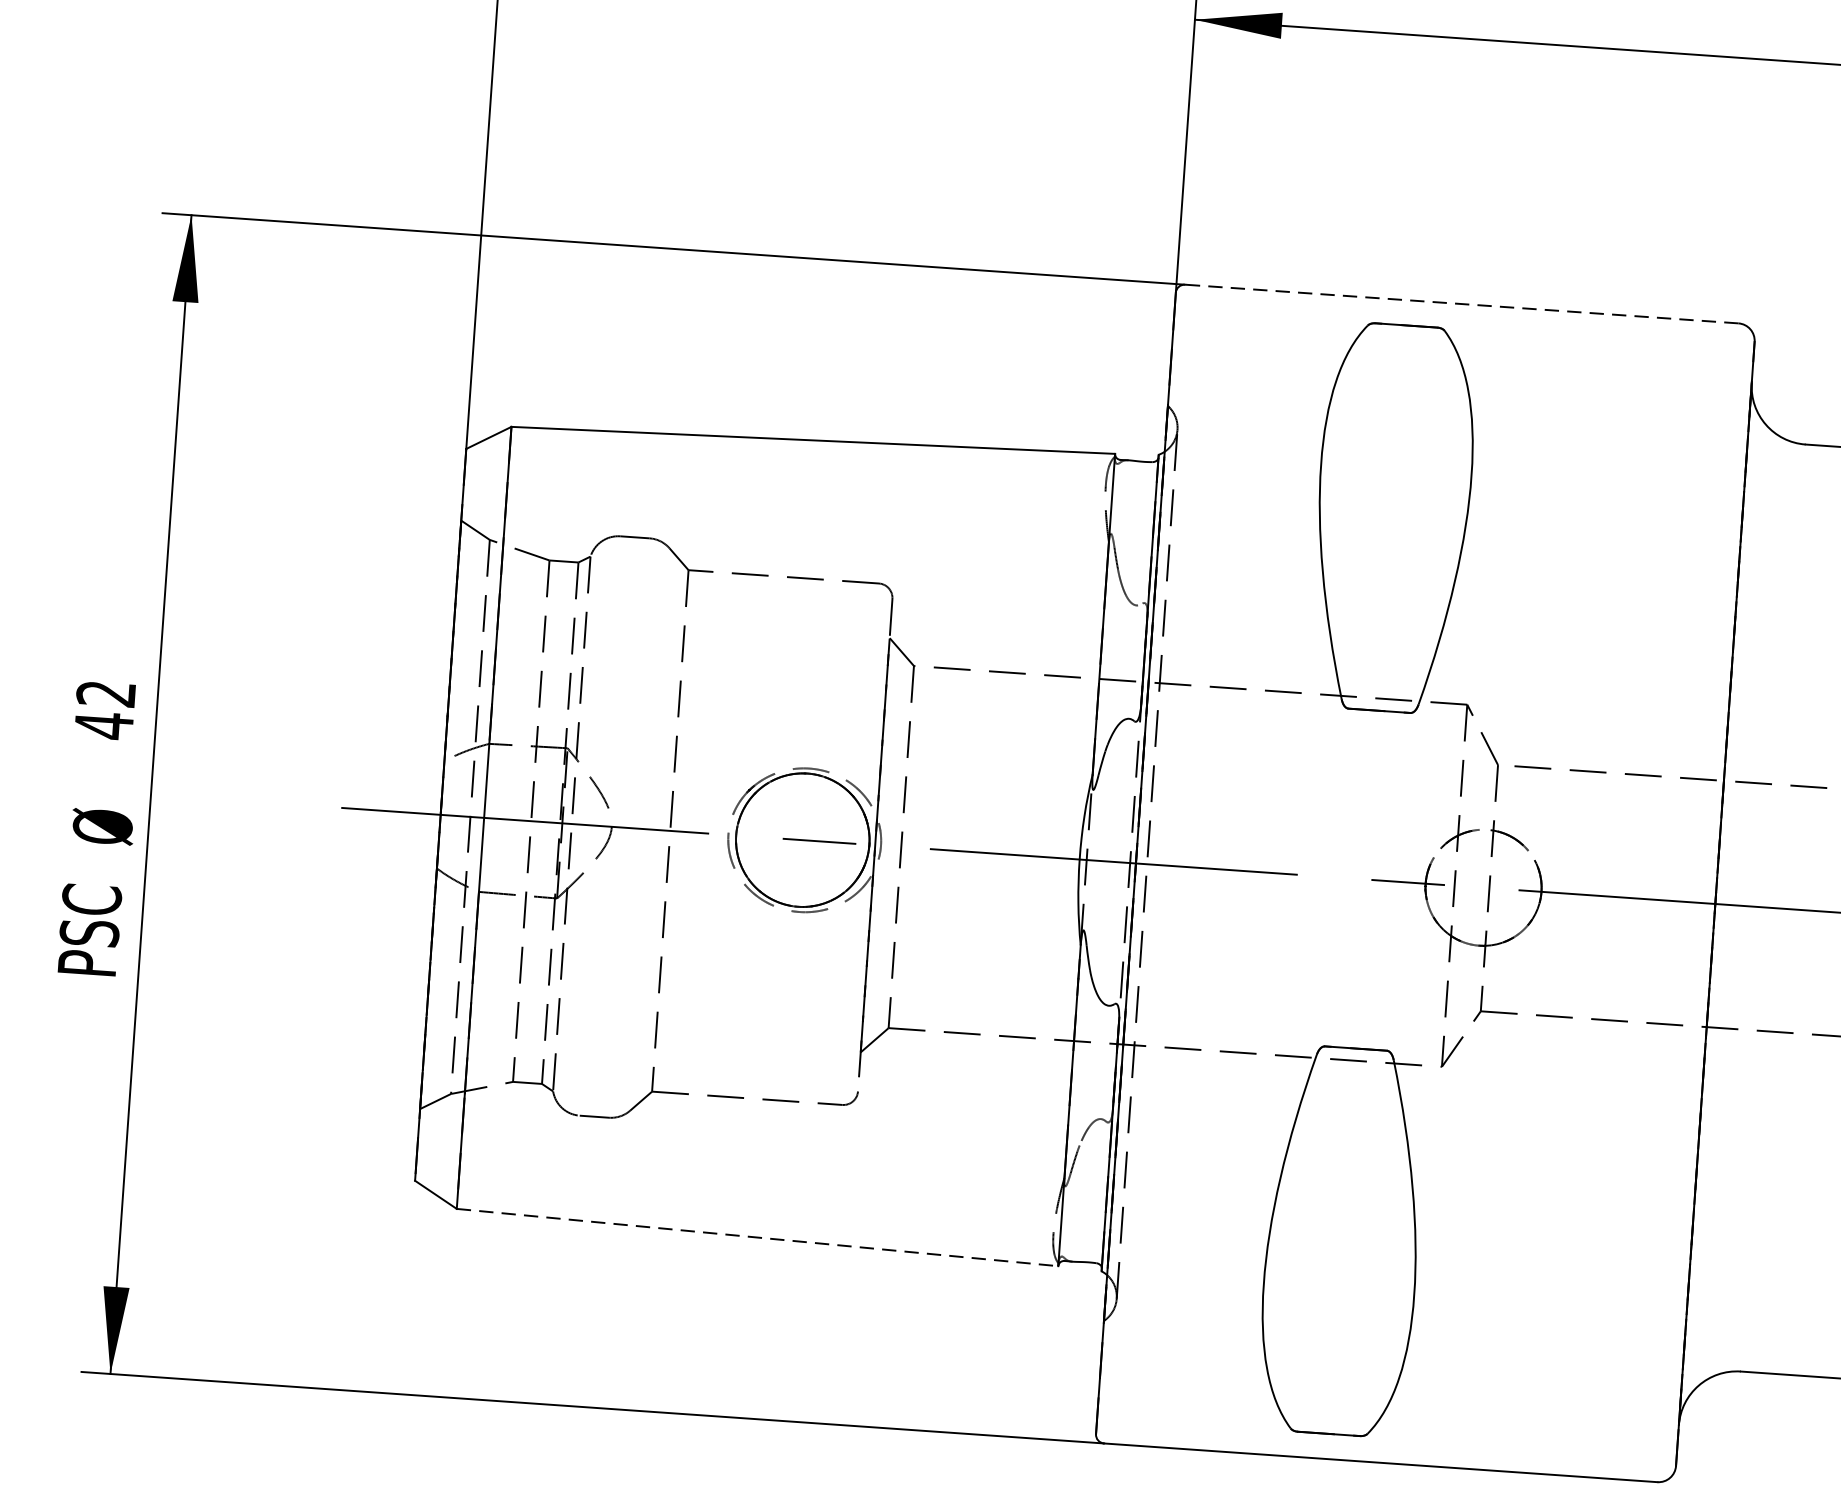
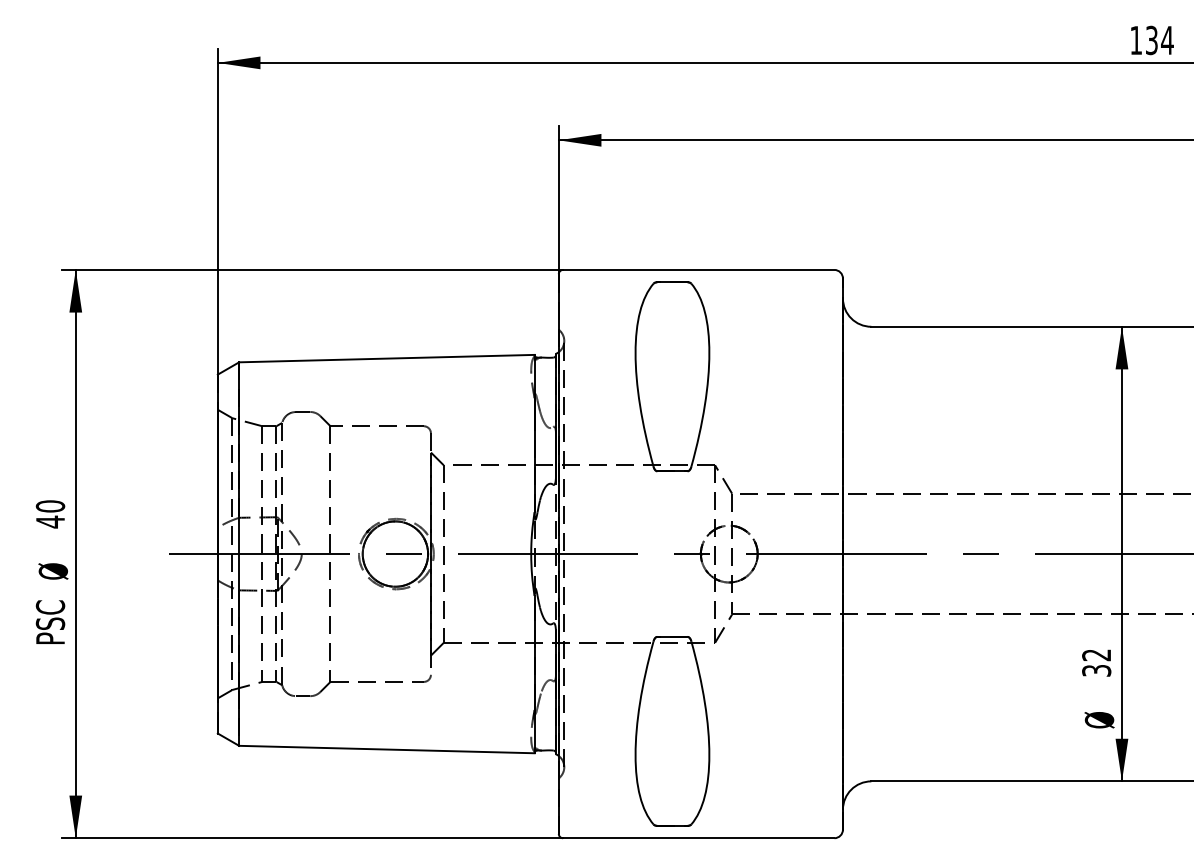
line: (1461, 303) -> (698, 269), dashed -> solid
text: (106, 693) -> (50, 506), 42 -> 40
line: (756, 1237) -> (386, 749), dashed -> solid

